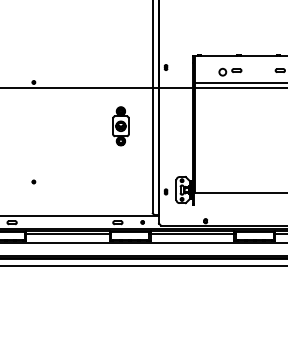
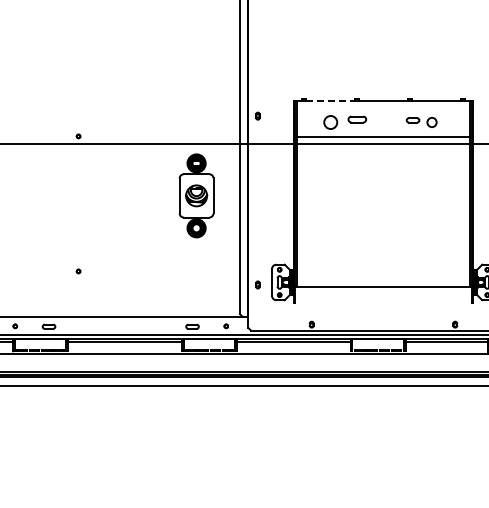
line: (219, 56) -> (330, 100), solid -> dashed
part: (230, 72) -> (345, 122), size x1.4
part: (120, 126) -> (196, 195), size x1.6

